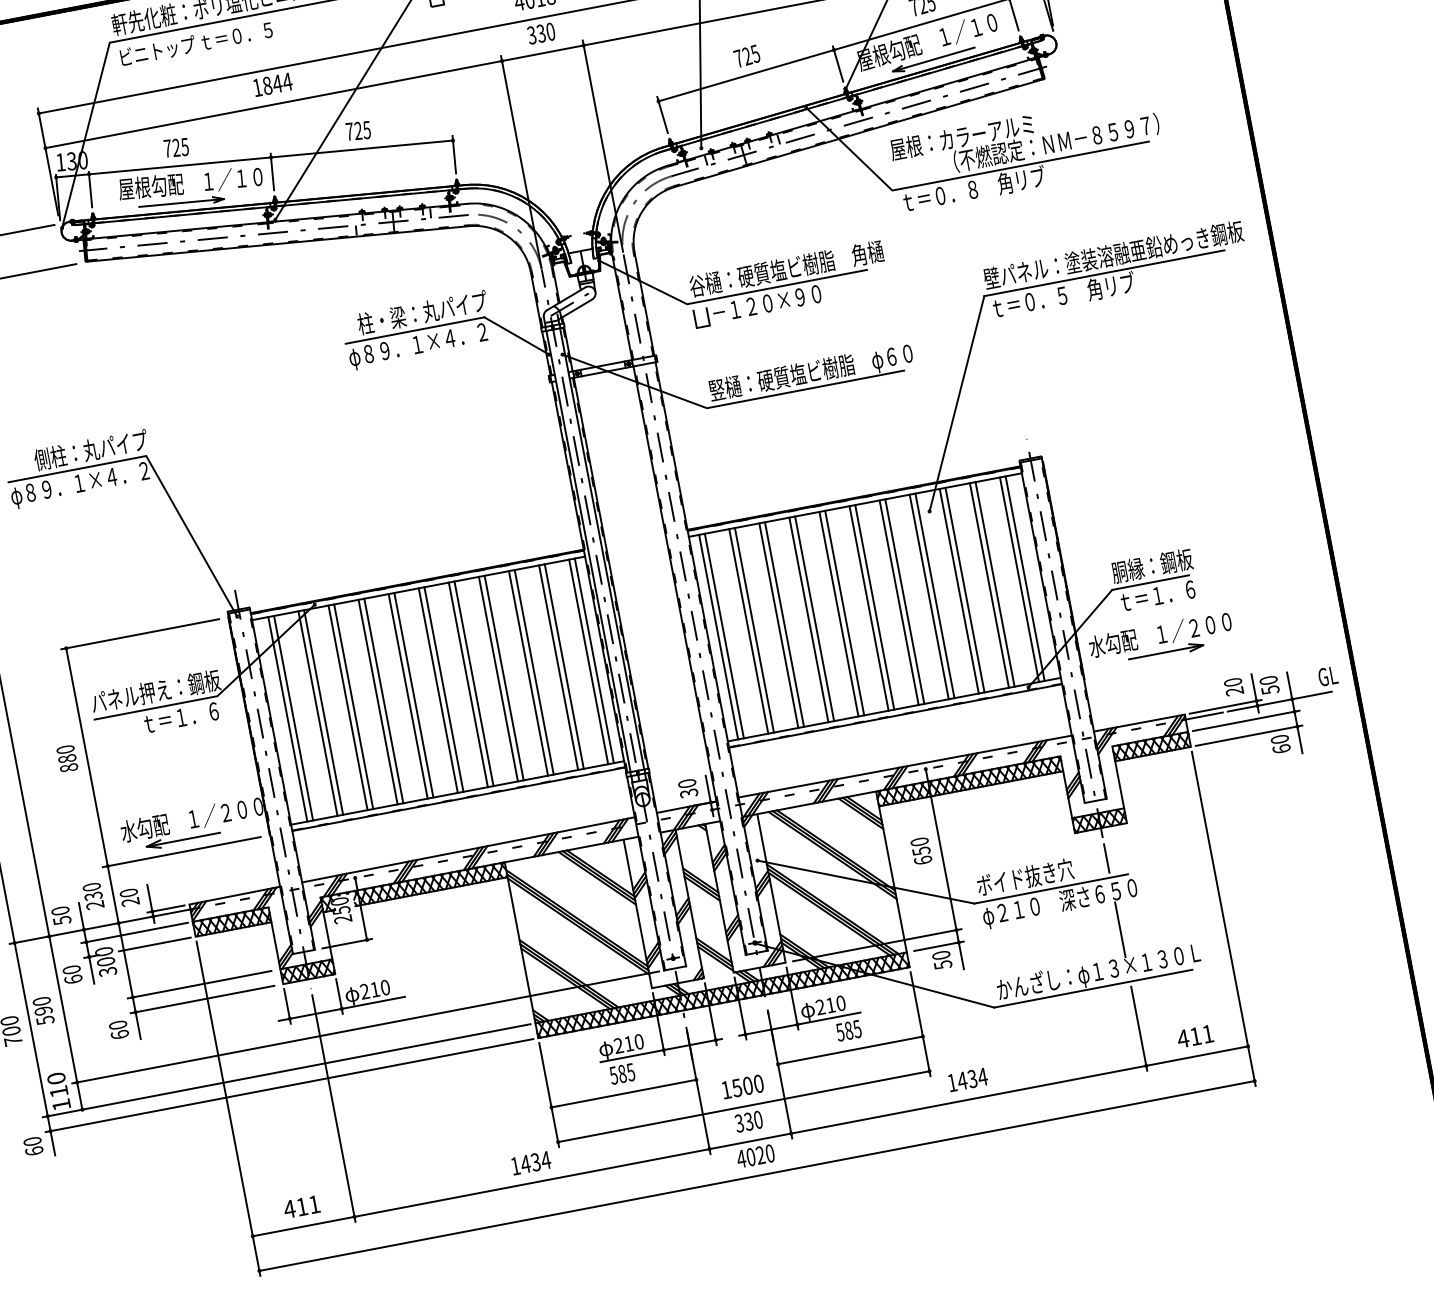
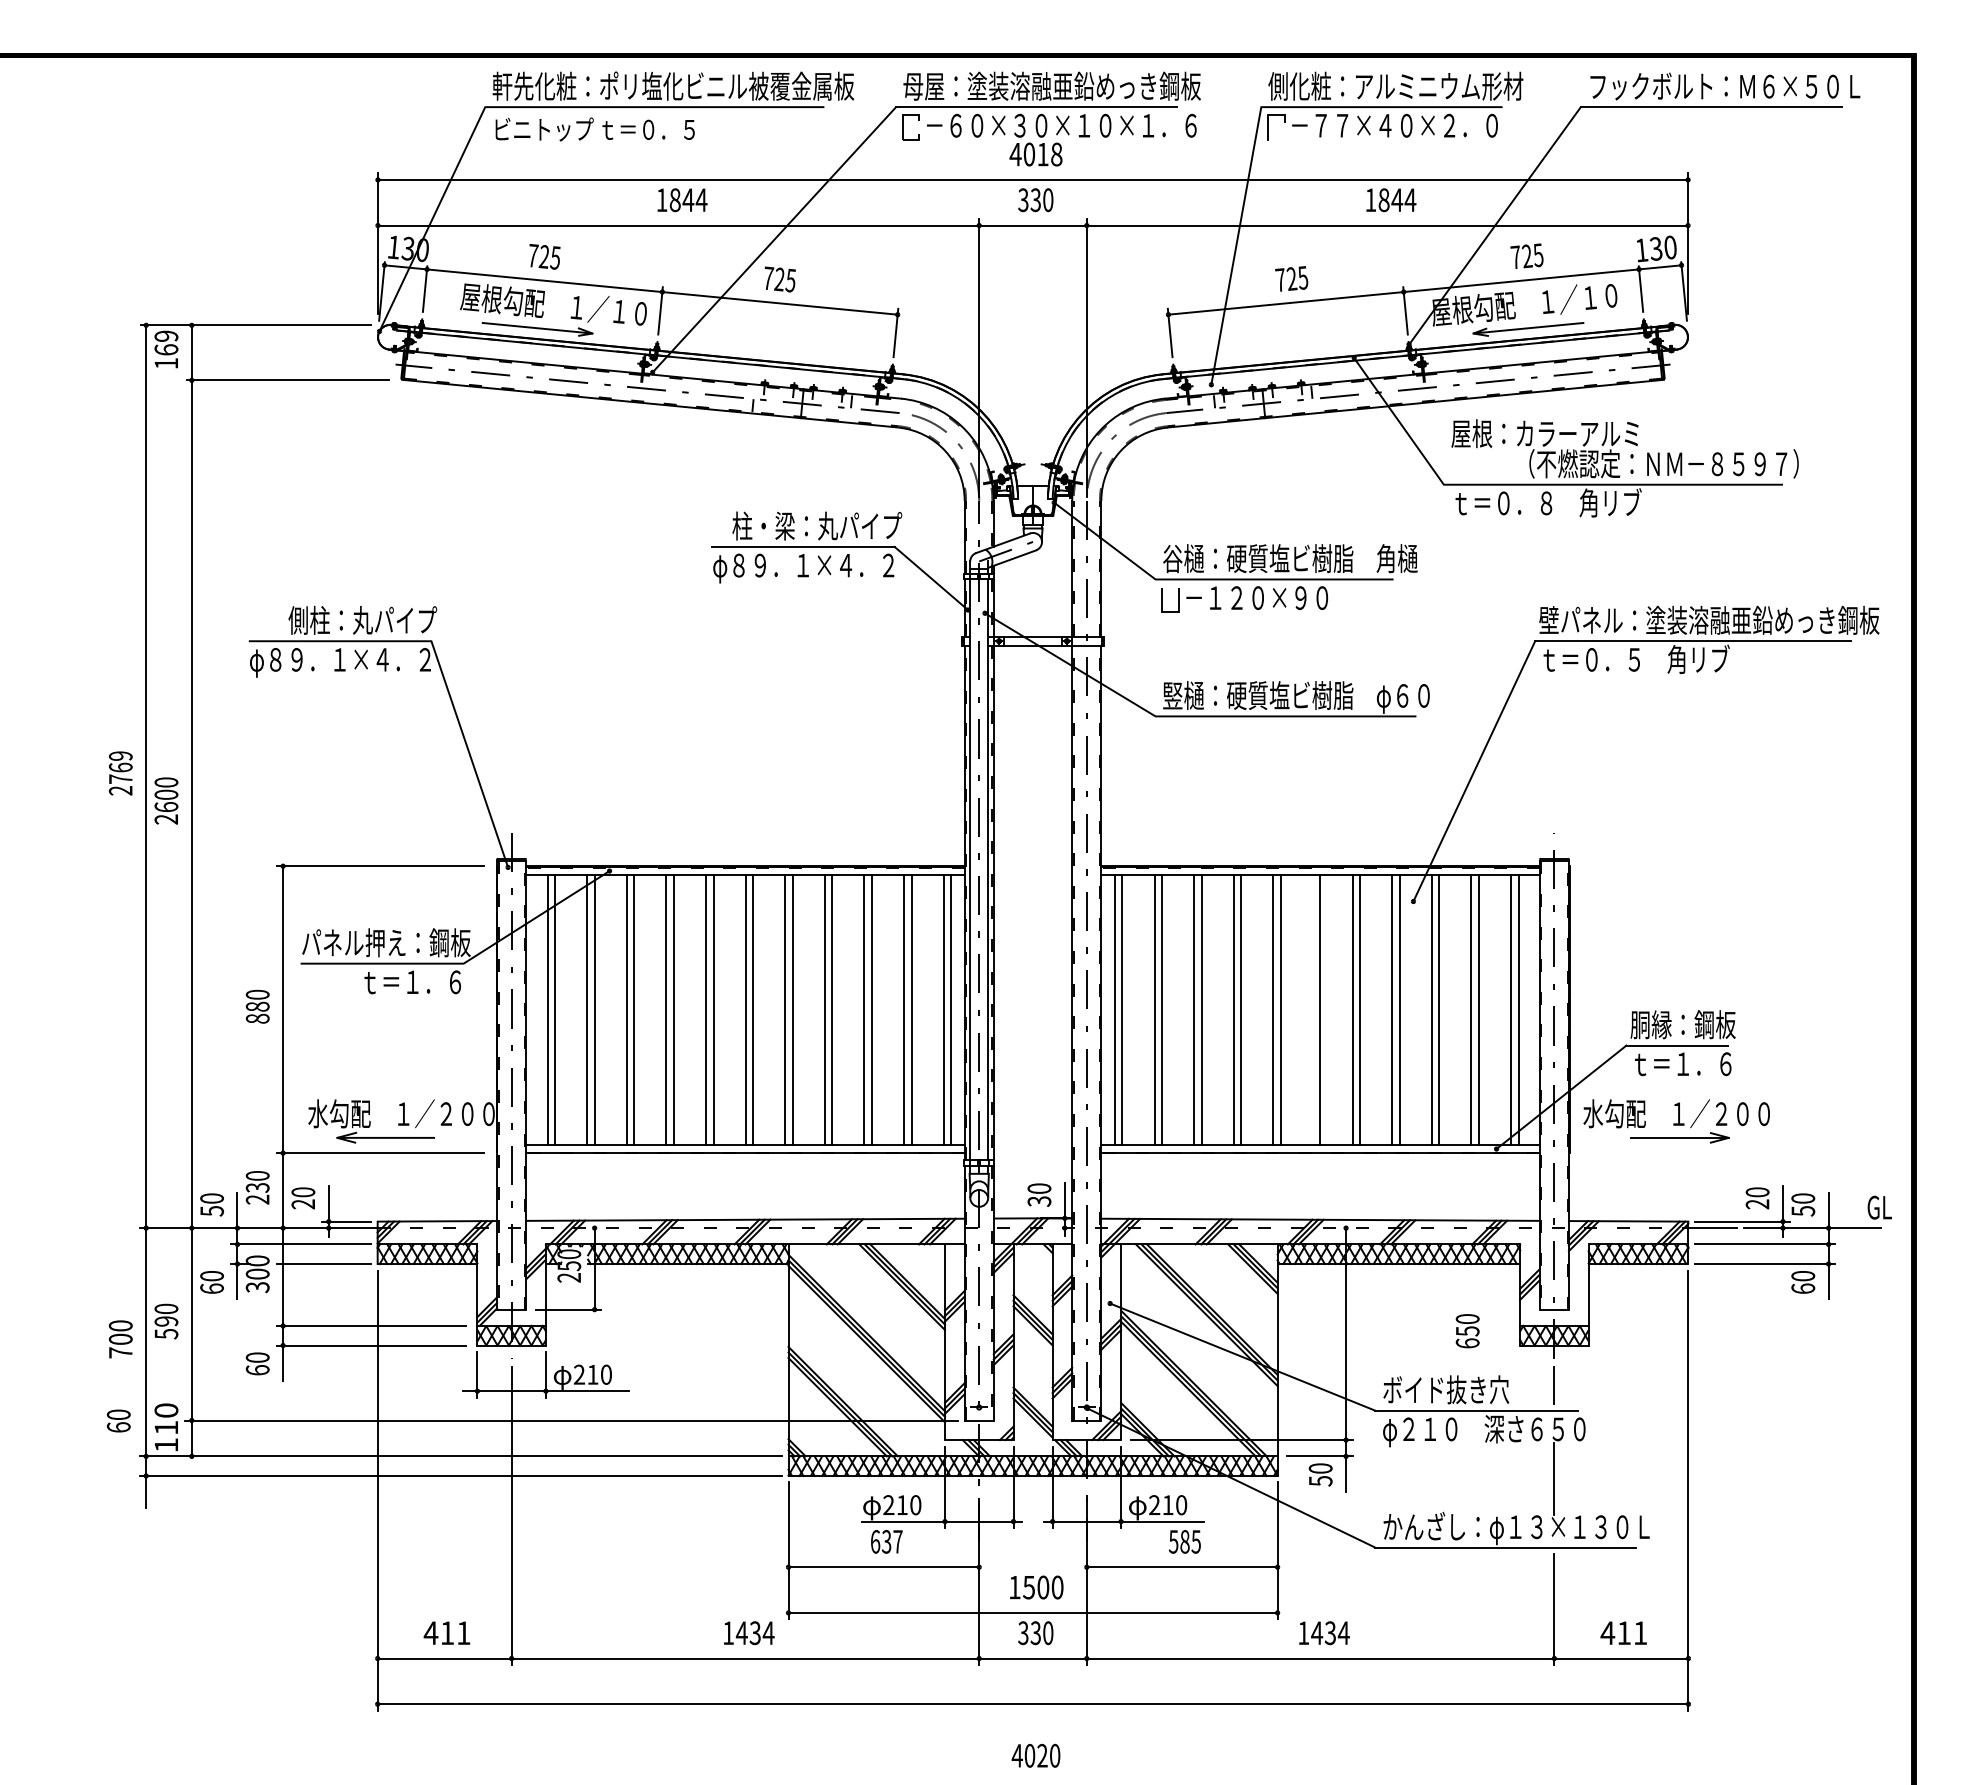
line: (869, 607) -> (1313, 1009), removed
text: (921, 851) -> (1467, 1331), moved
text: (622, 1073) -> (886, 1541), 585 -> 637
text: (33, 1145) -> (118, 1420), moved
text: (755, 1156) -> (1035, 1755), moved

